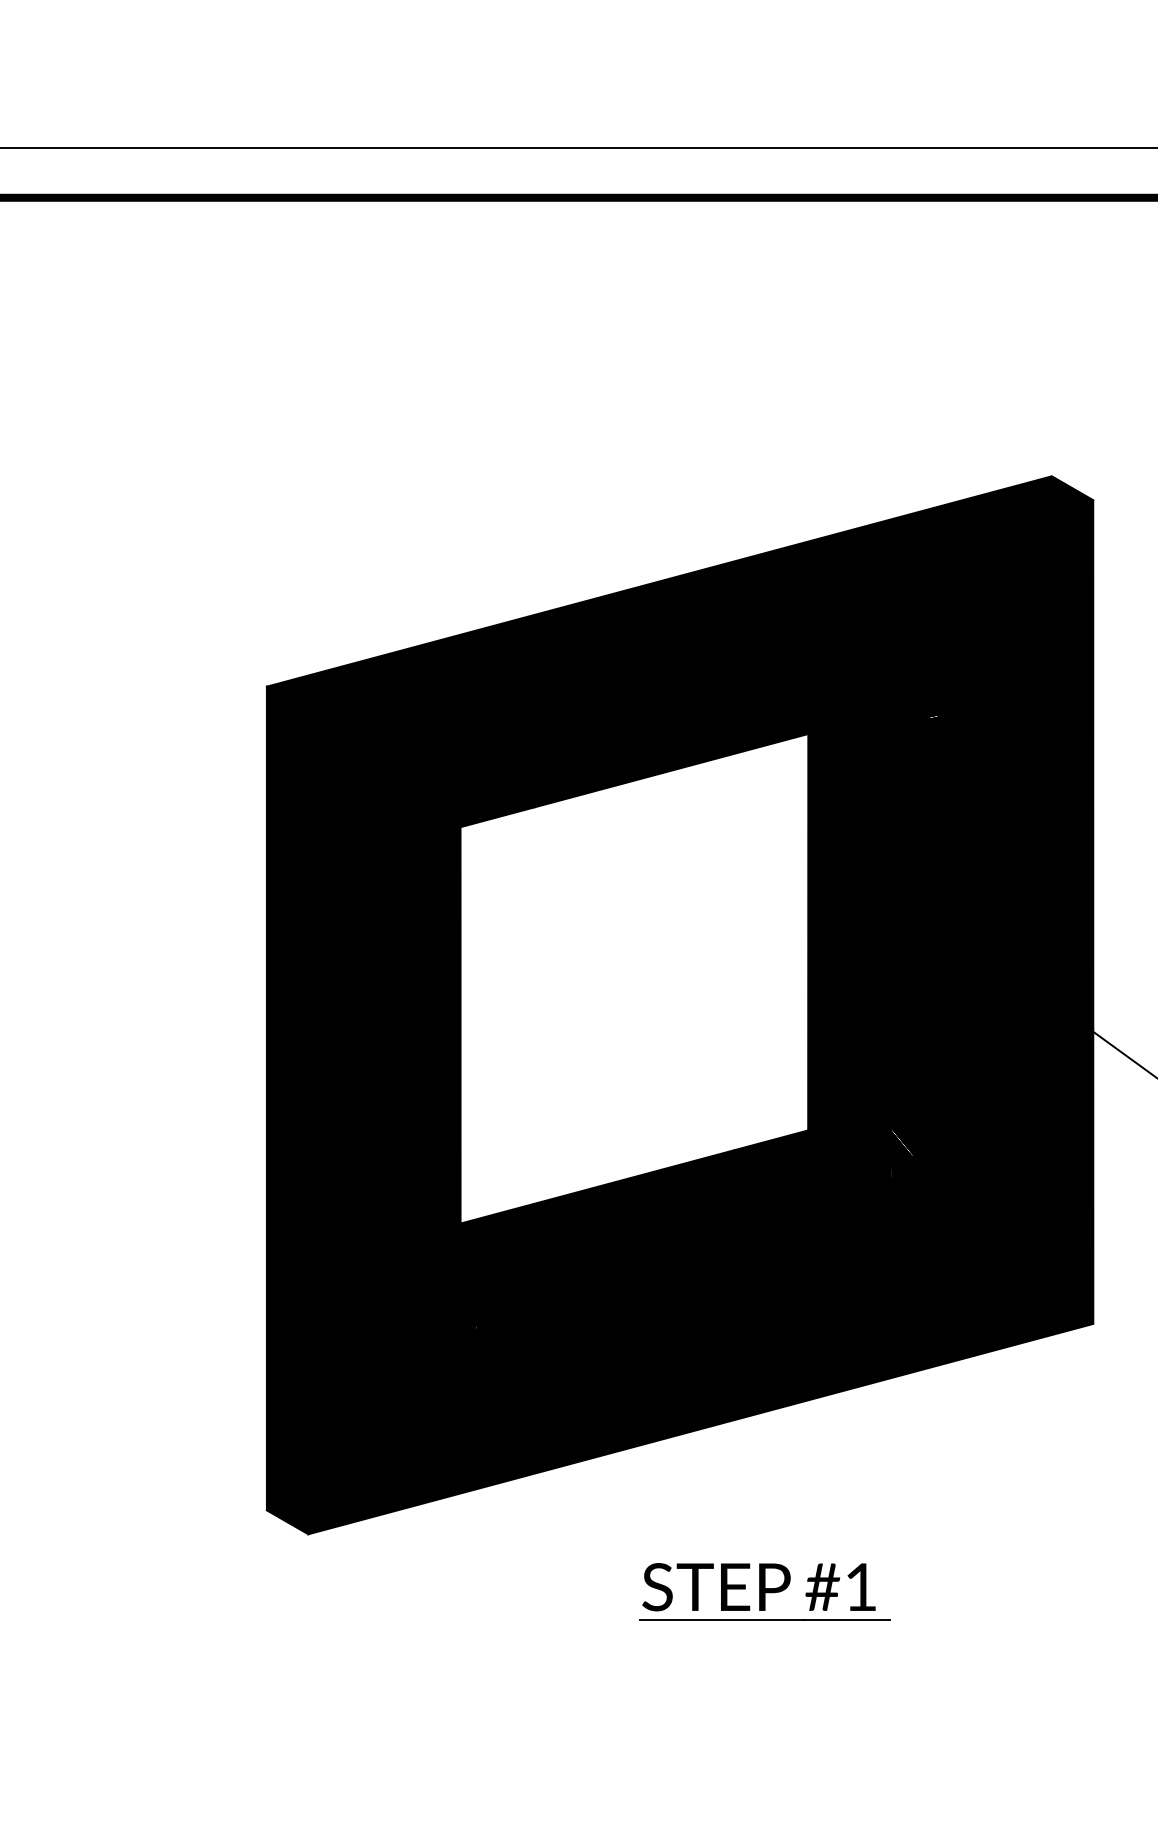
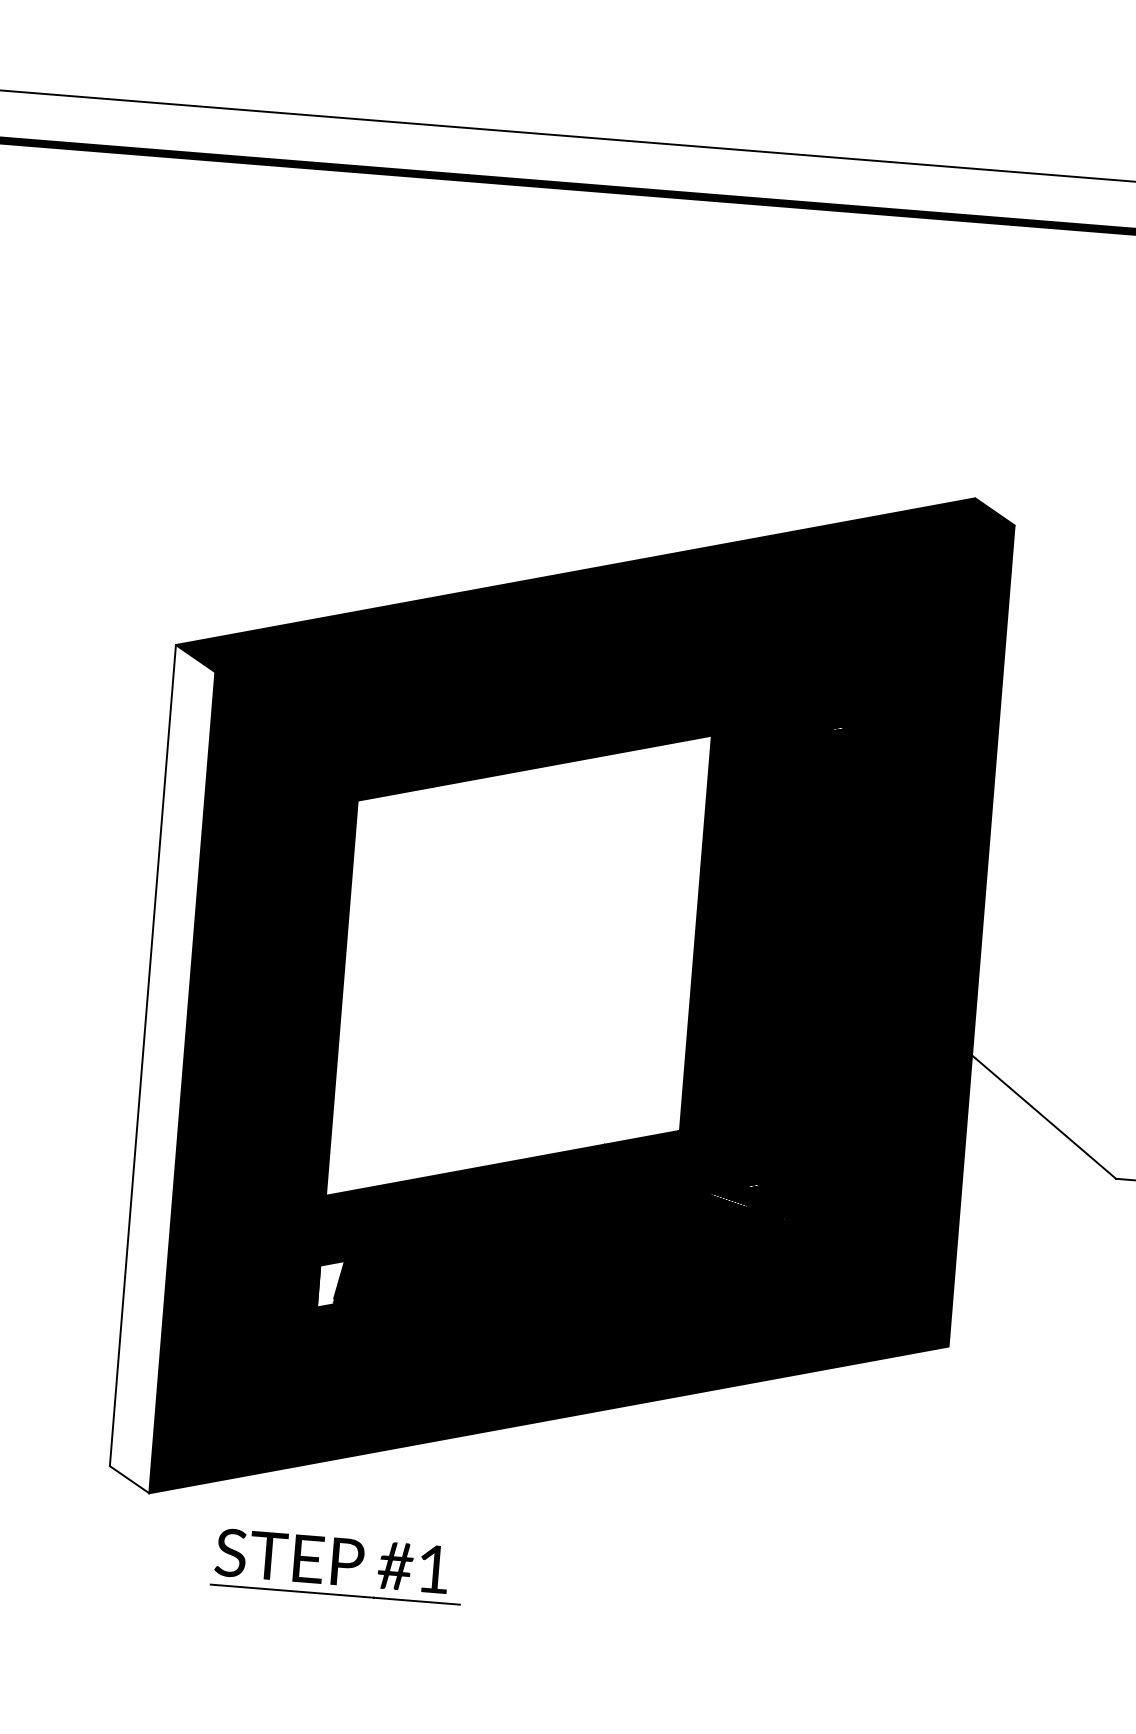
fill: (287, 1110) -> (162, 1069), removed
fill: (472, 1311) -> (330, 1284), removed
part: (764, 1591) -> (337, 1565), moved

